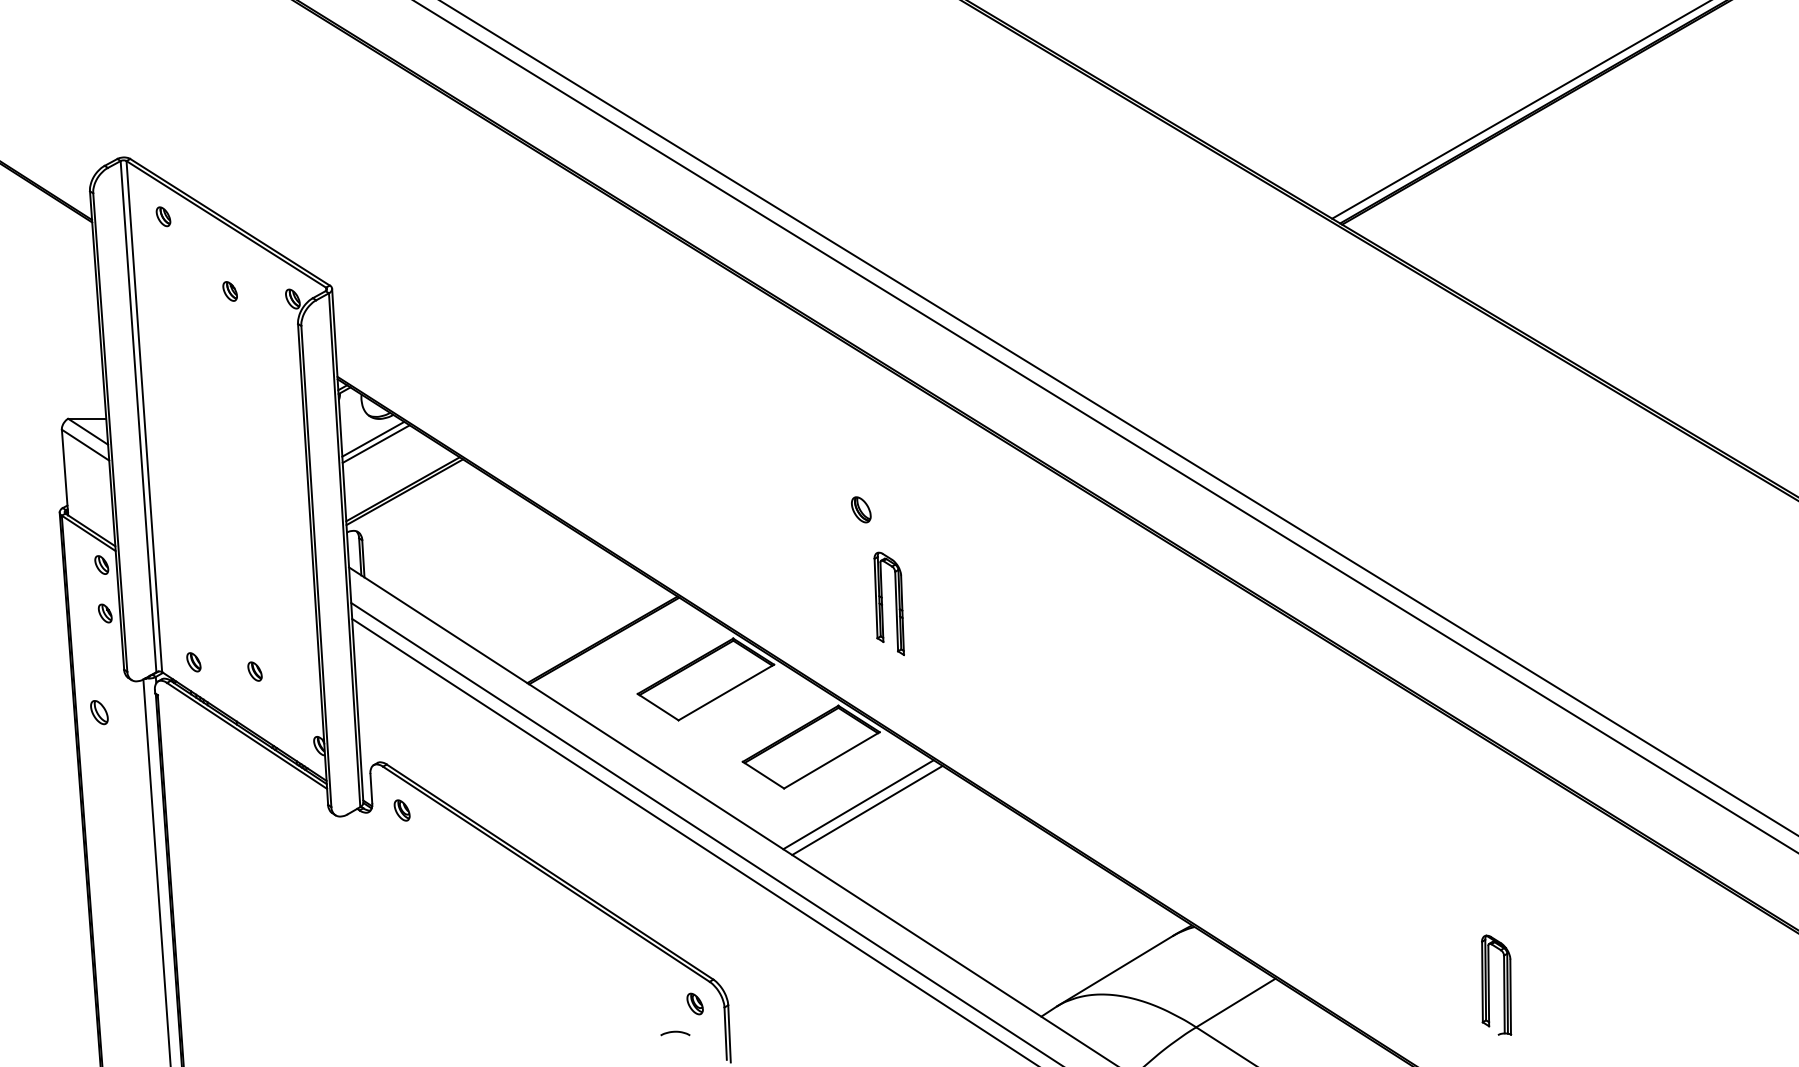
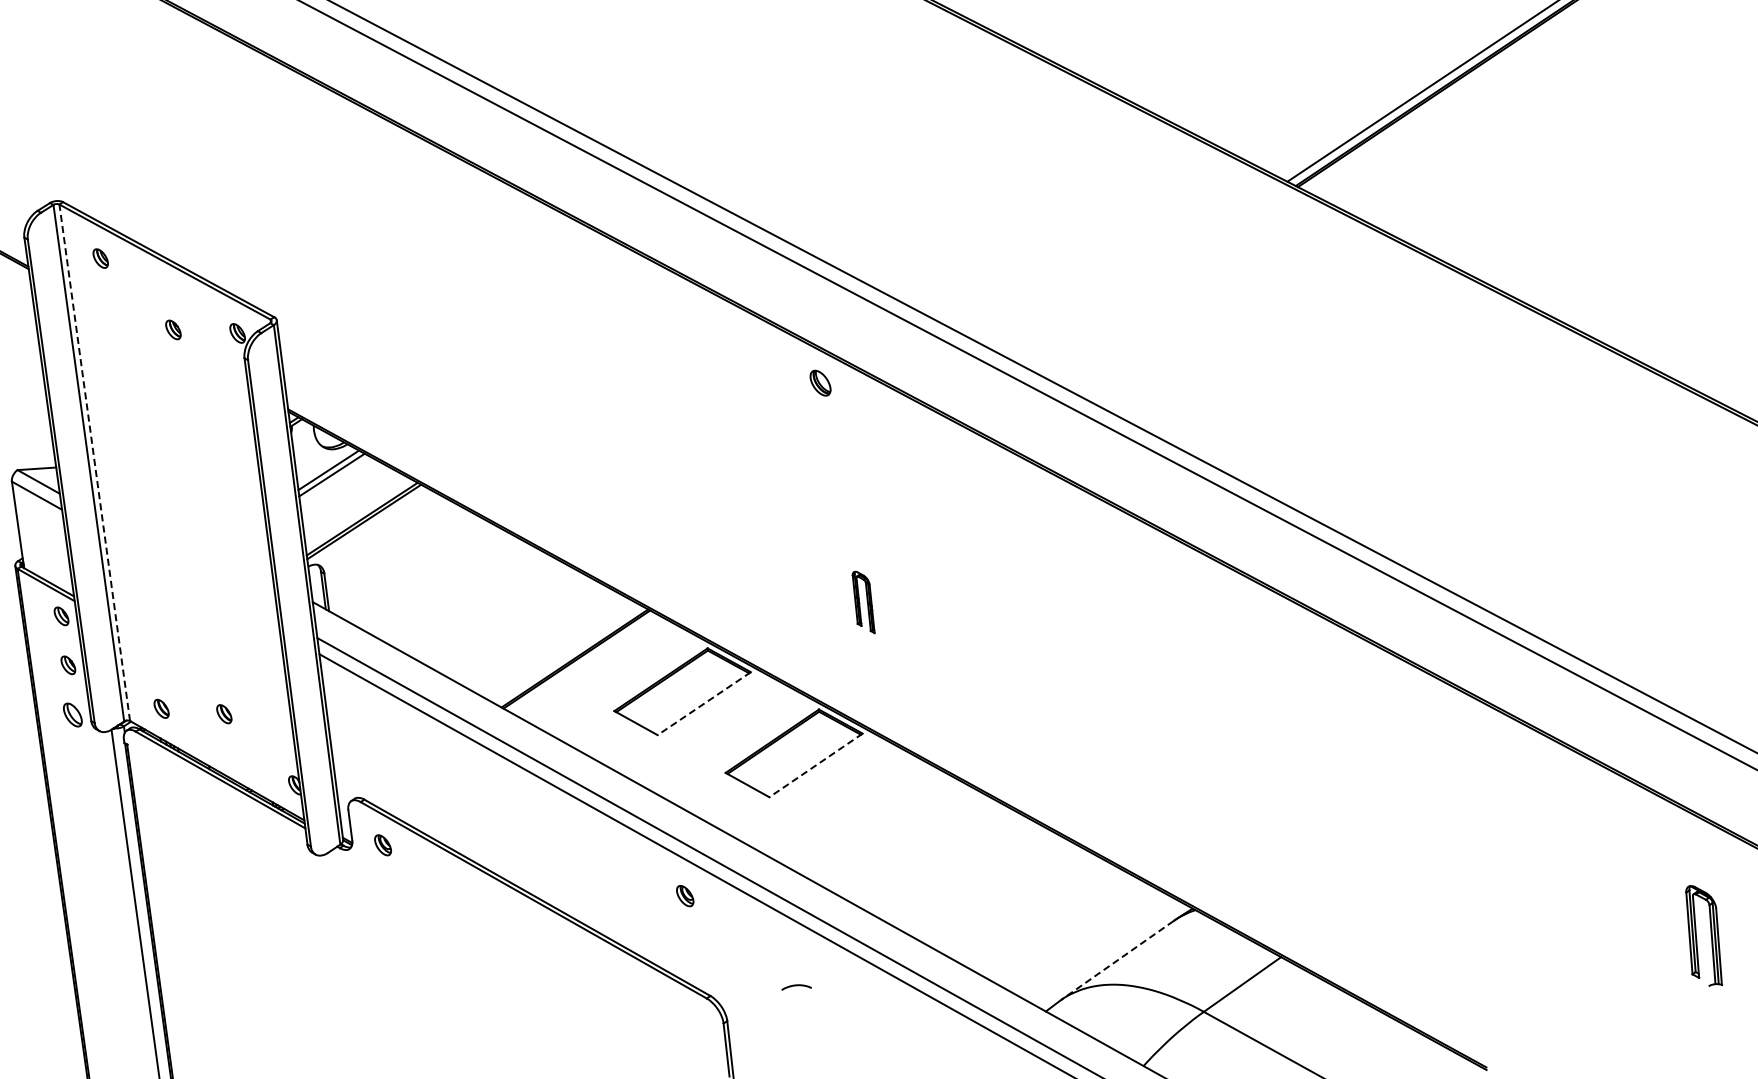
line: (144, 416) -> (94, 462), solid -> dashed
part: (861, 509) -> (820, 382), moved
part: (888, 603) -> (862, 602), size x0.6
line: (725, 692) -> (703, 703), solid -> dashed
part: (99, 712) -> (72, 714), moved
line: (831, 760) -> (815, 765), solid -> dashed
line: (858, 804) -> (845, 808), removed
line: (867, 810) -> (855, 813), removed
line: (1114, 971) -> (1117, 960), solid -> dashed
part: (1489, 984) -> (1696, 935), moved
part: (694, 1003) -> (684, 895), moved
curve: (675, 1032) -> (796, 986), moved

